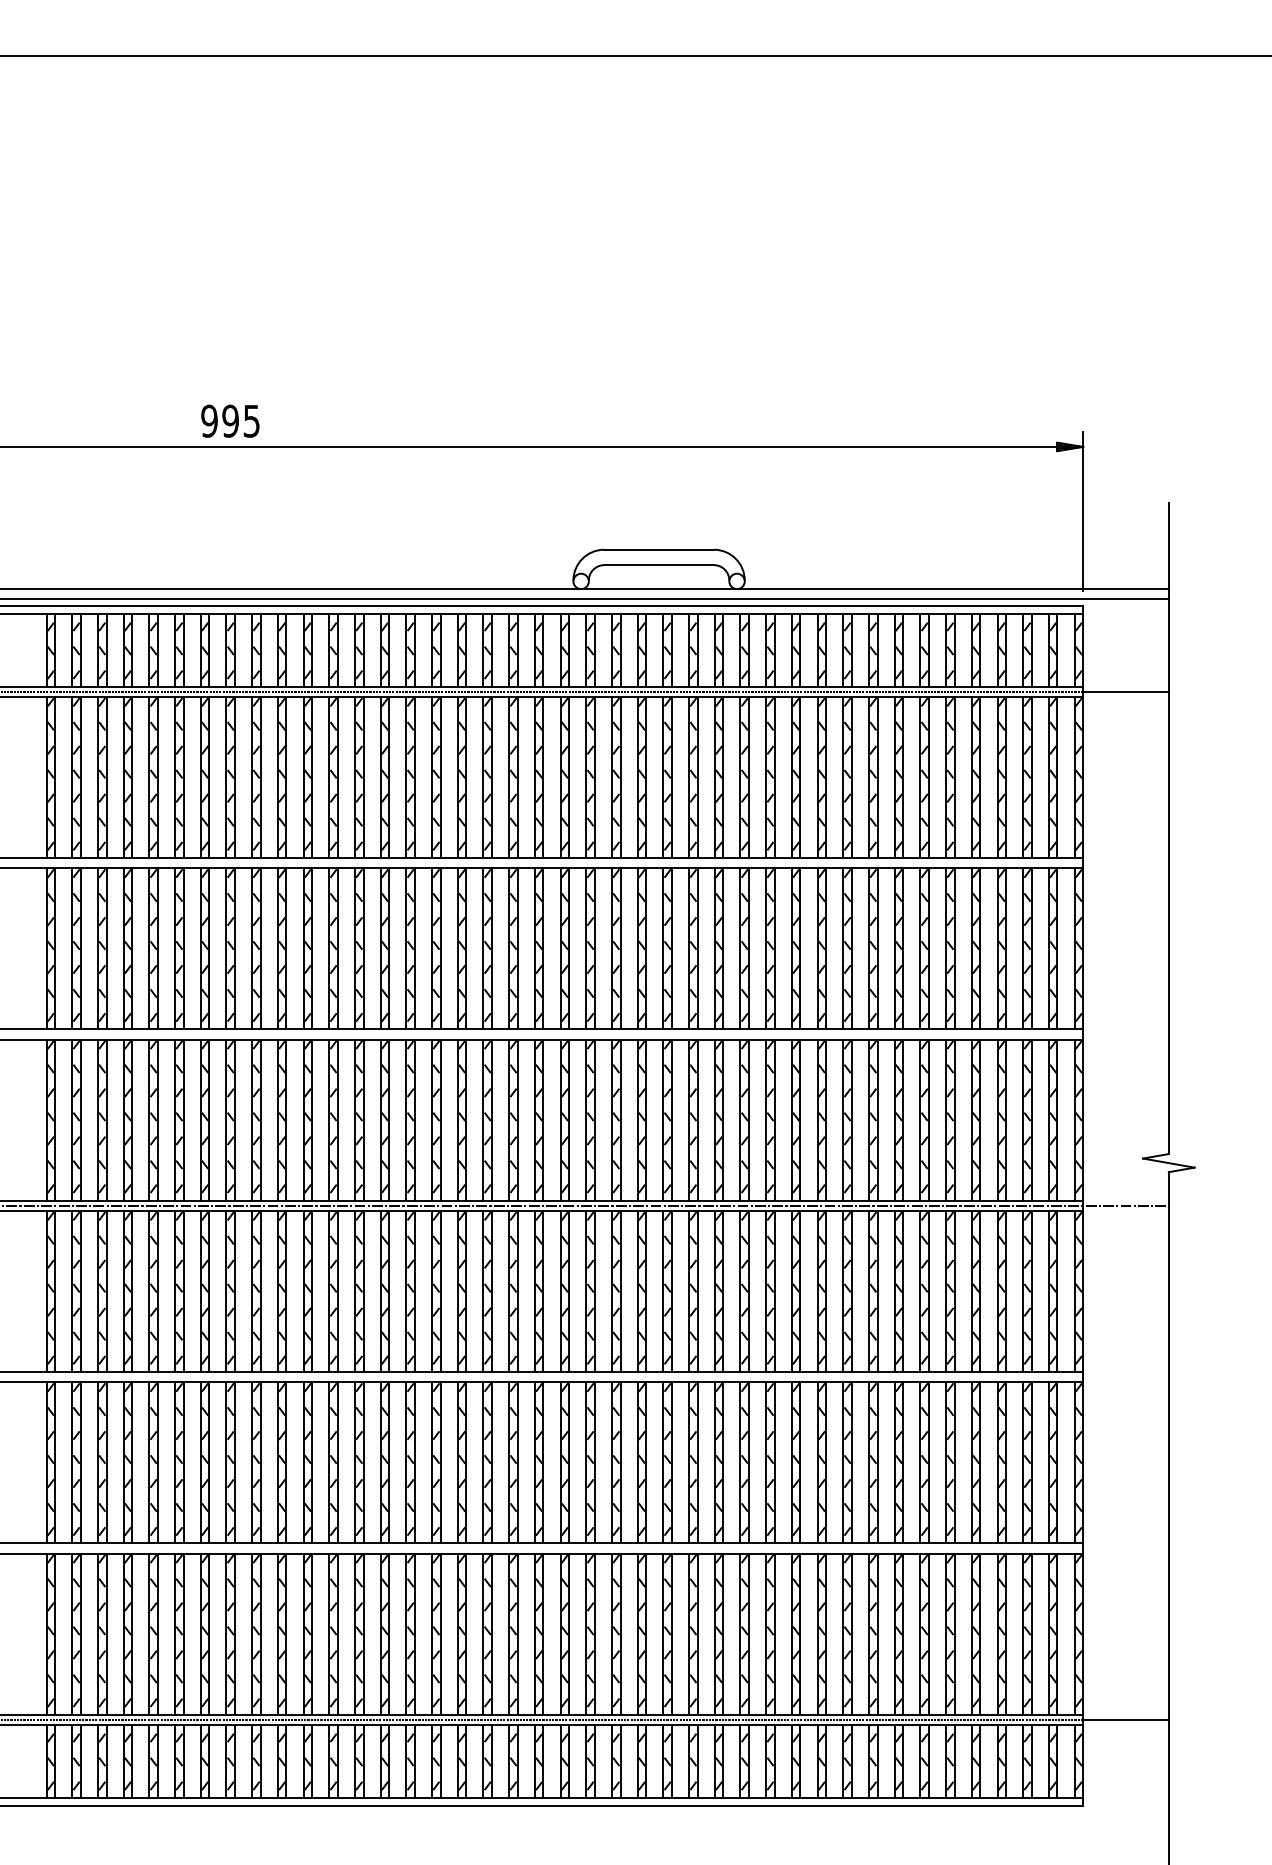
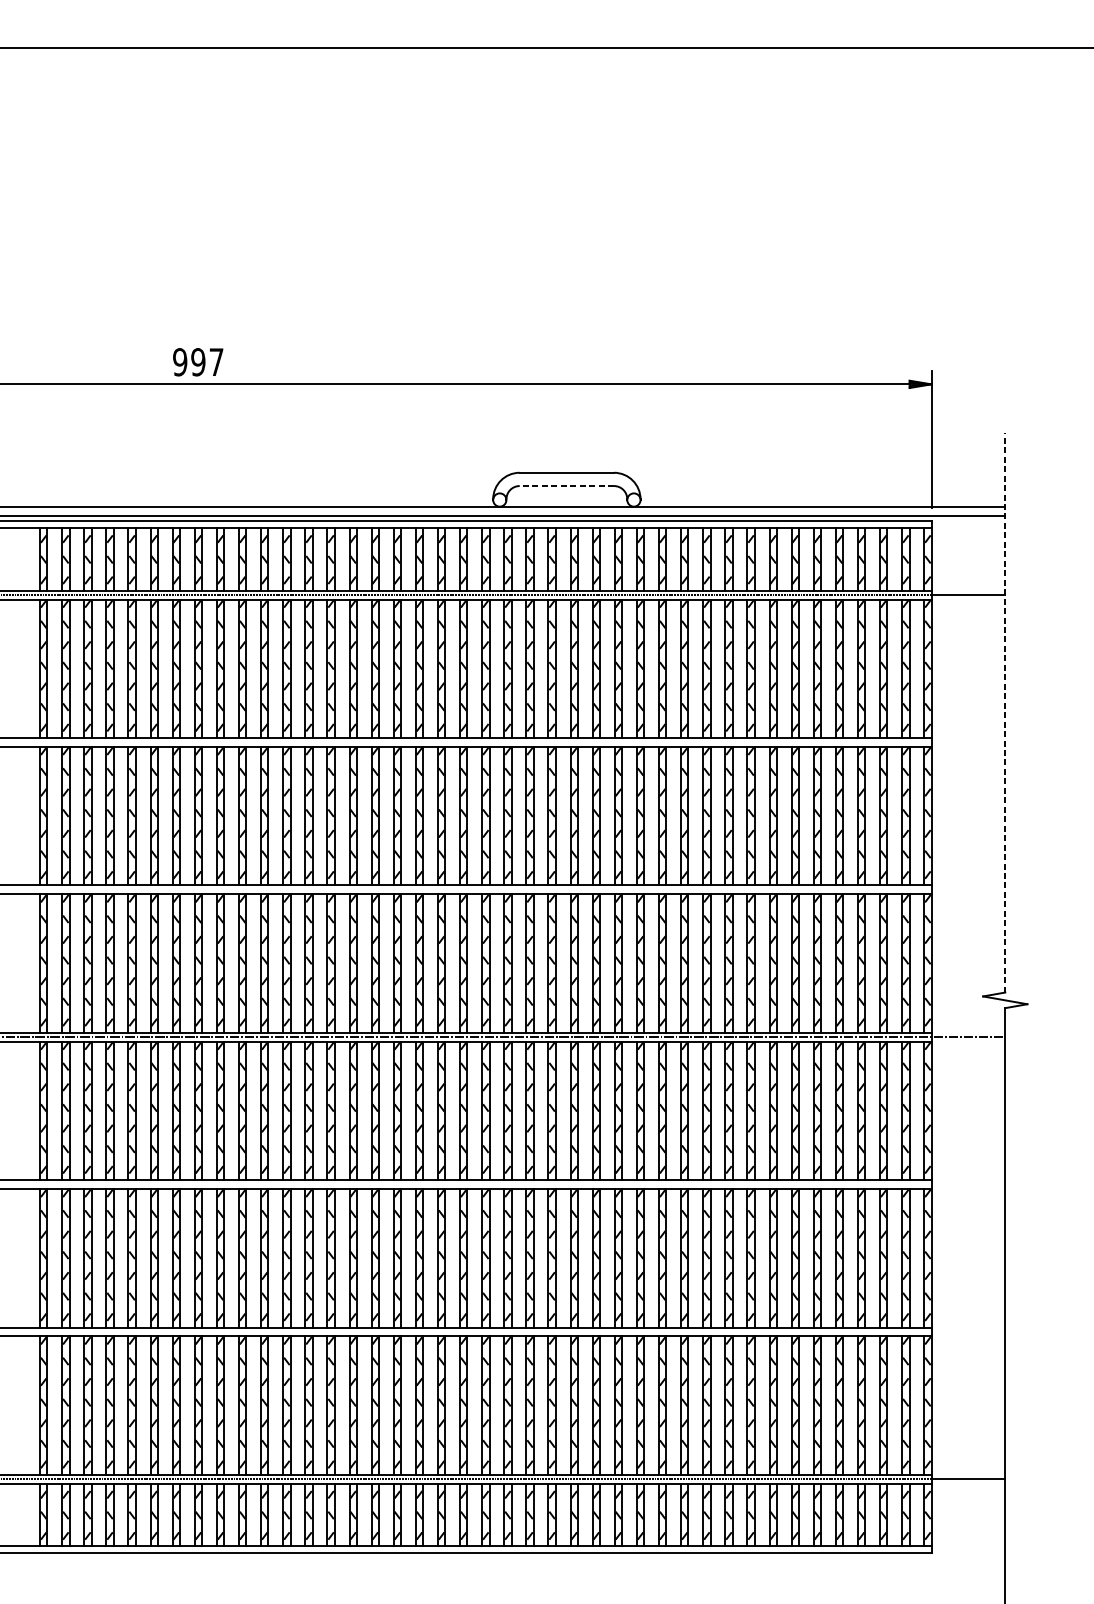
text: (251, 421) -> (216, 362), 995 -> 997
line: (659, 565) -> (567, 486), solid -> dashed
line: (1168, 828) -> (1005, 712), solid -> dashed

